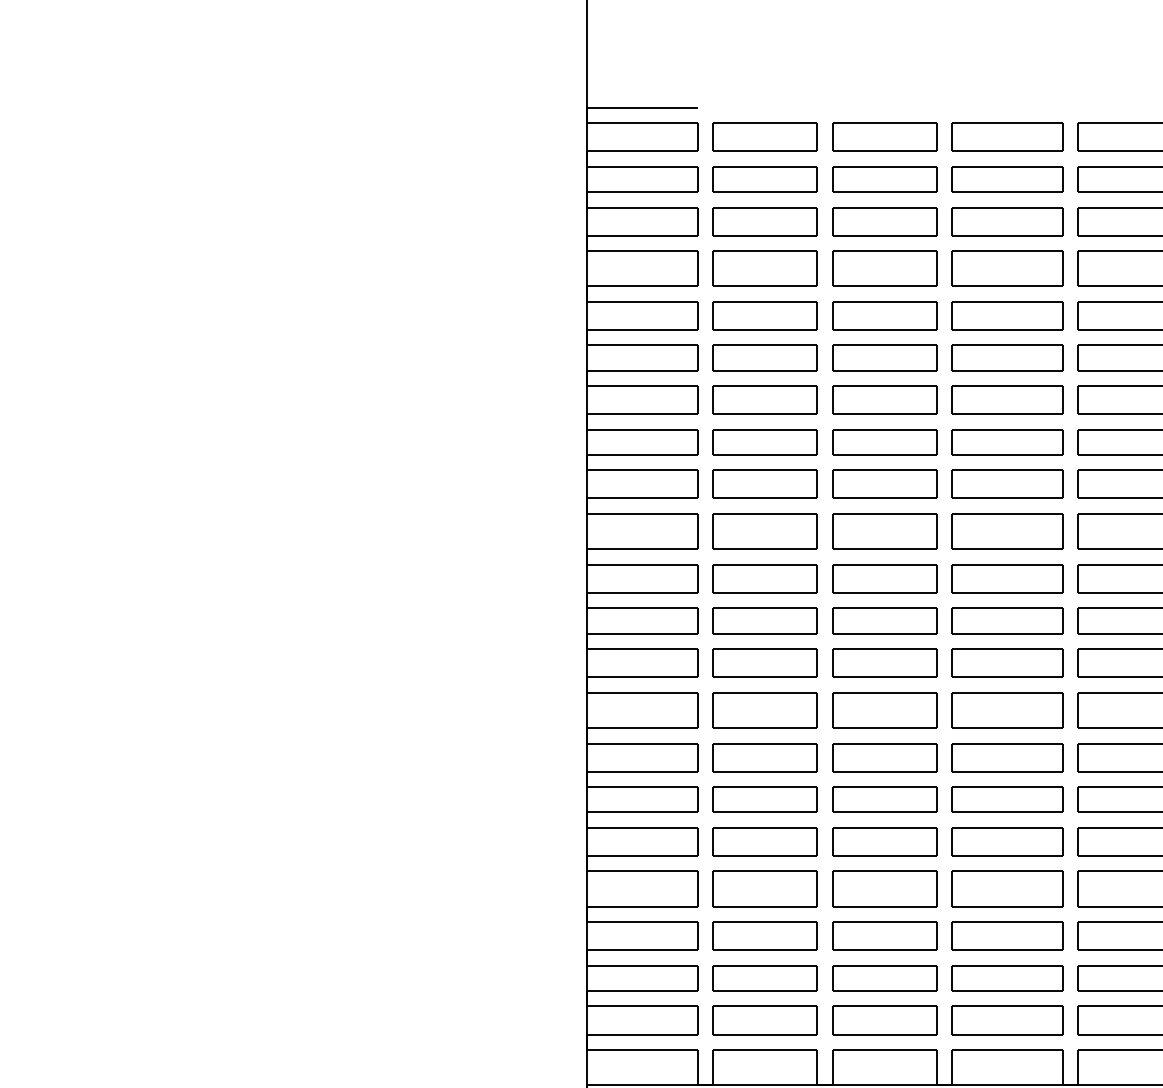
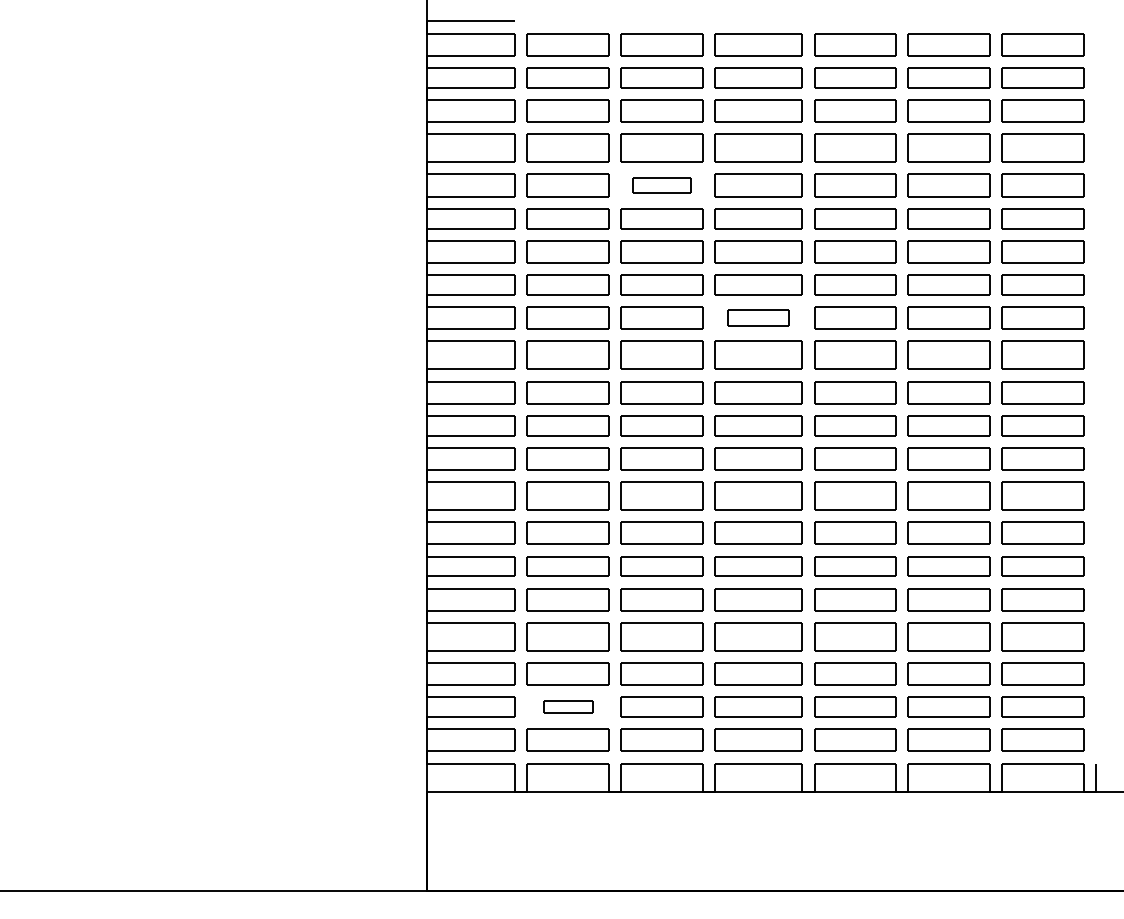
part: (883, 315) -> (661, 185), size x0.7
part: (1006, 483) -> (758, 317), size x0.7
part: (764, 977) -> (567, 706), size x0.6

